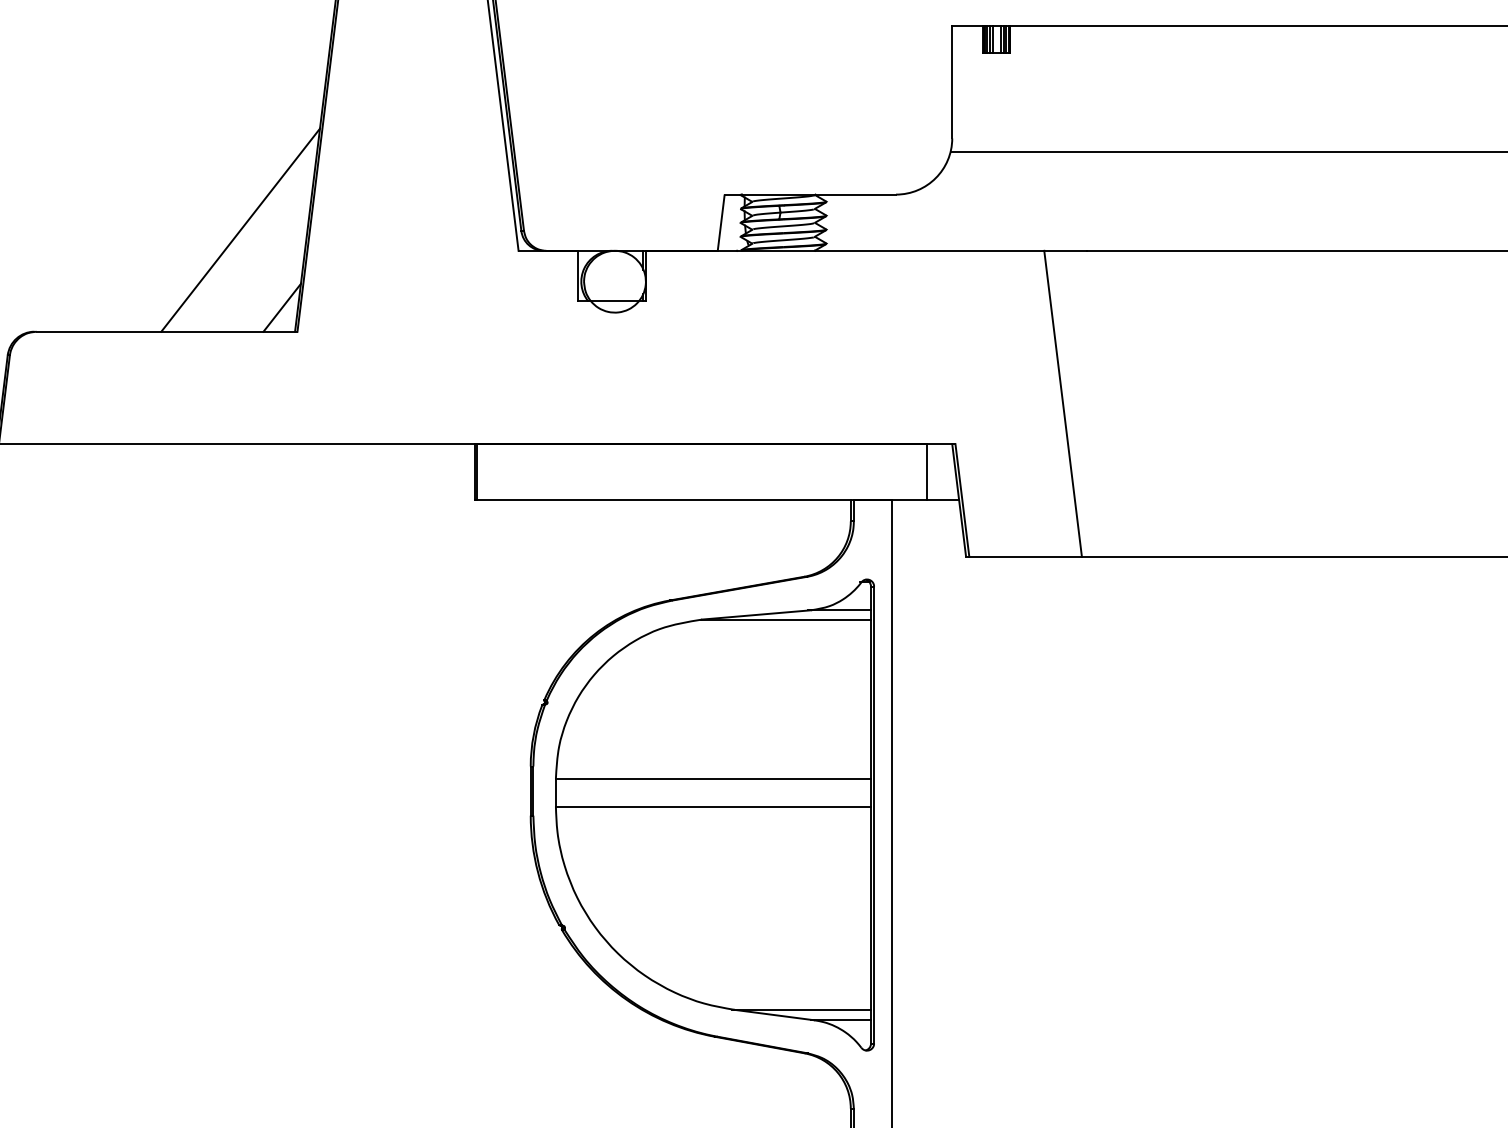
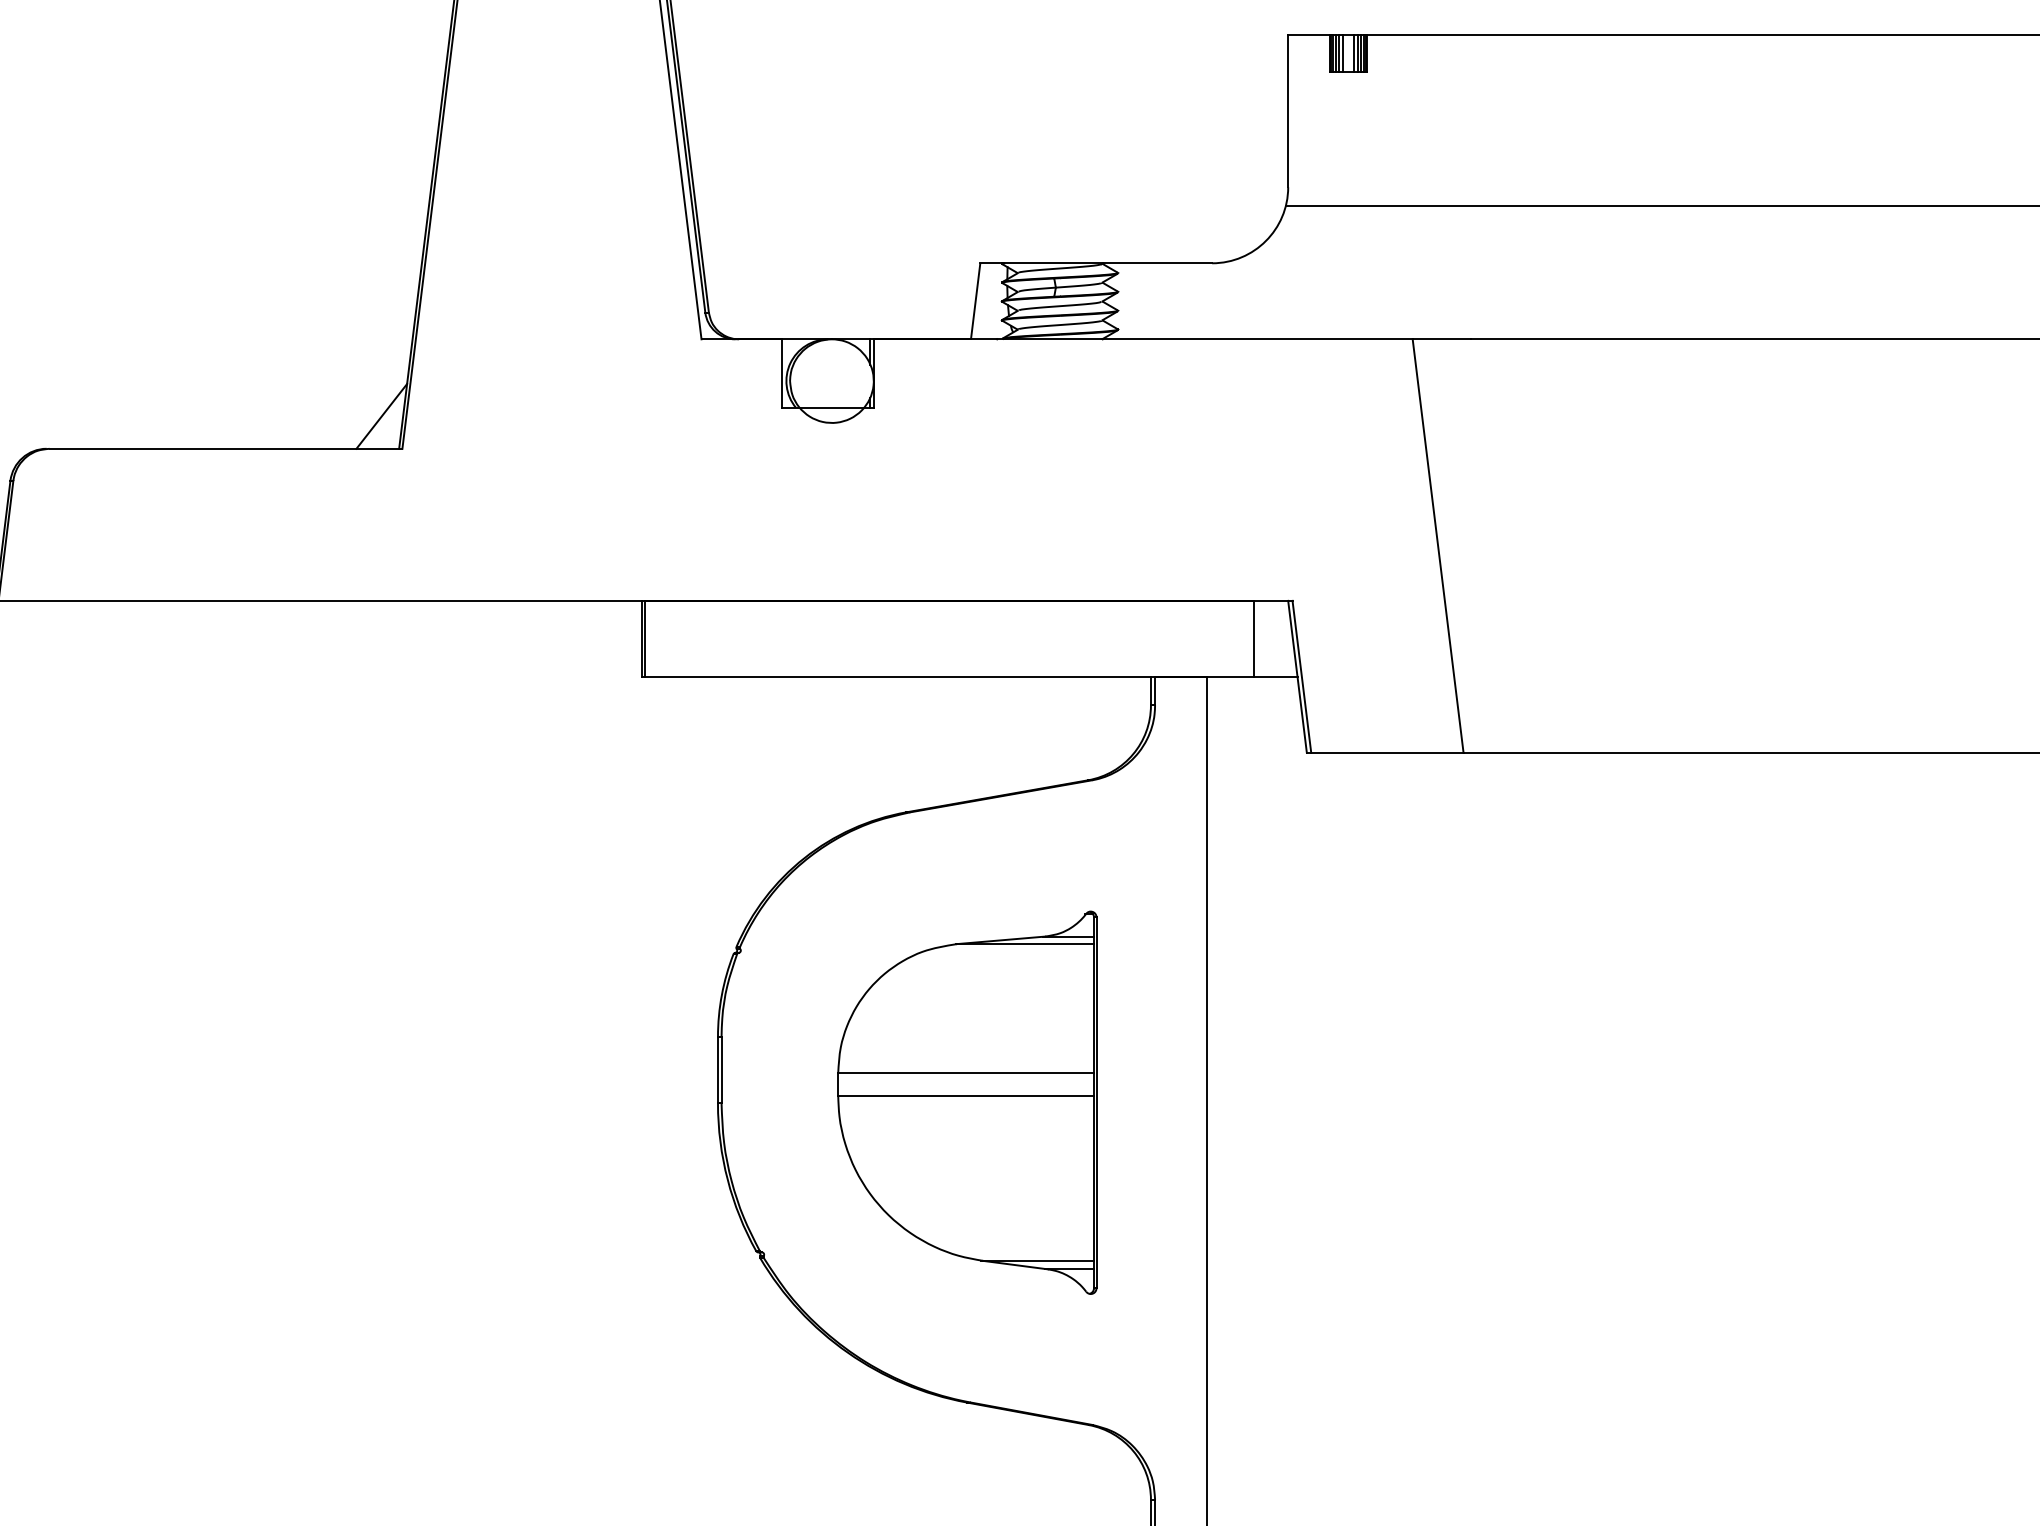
line: (240, 230) -> (325, 311), removed
part: (715, 814) -> (967, 1102), size x0.6

